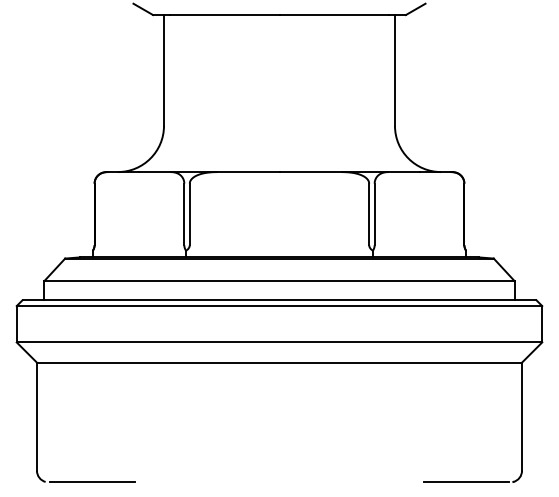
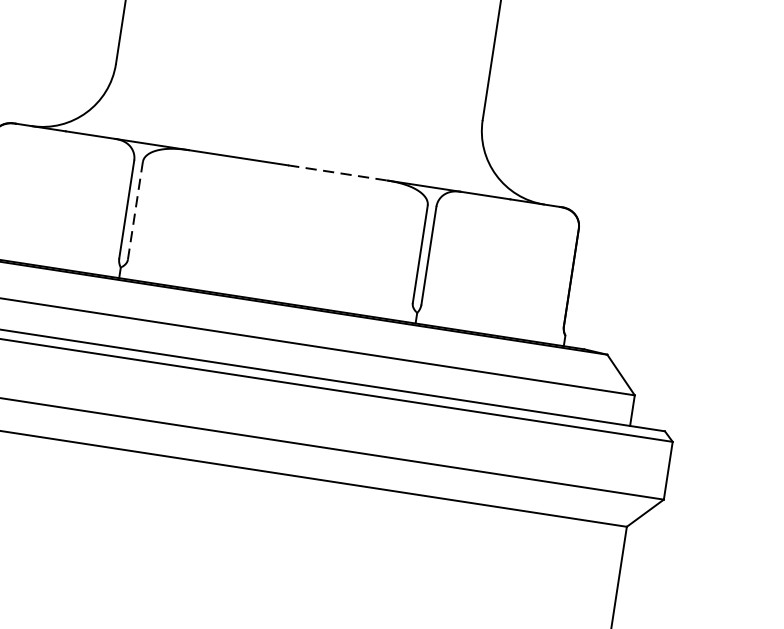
line: (311, 172) -> (338, 173), solid -> dashed
line: (189, 214) -> (134, 210), solid -> dashed

